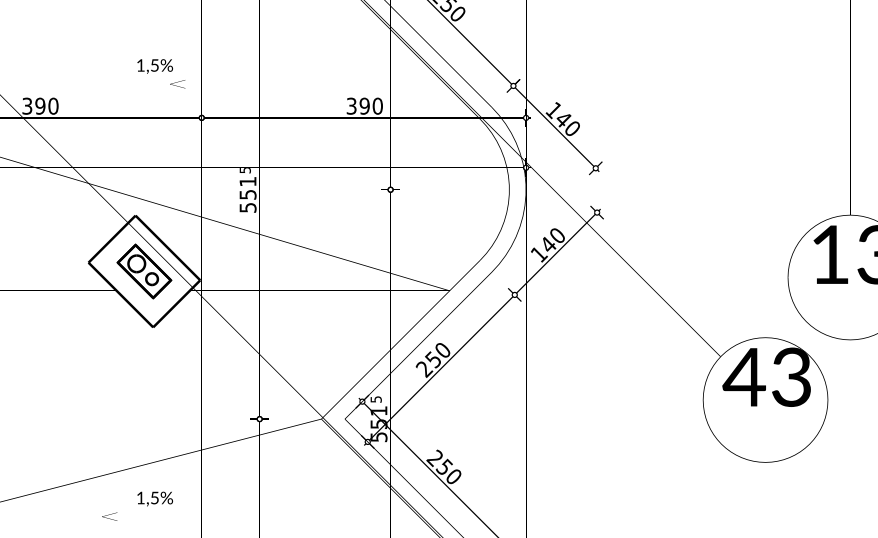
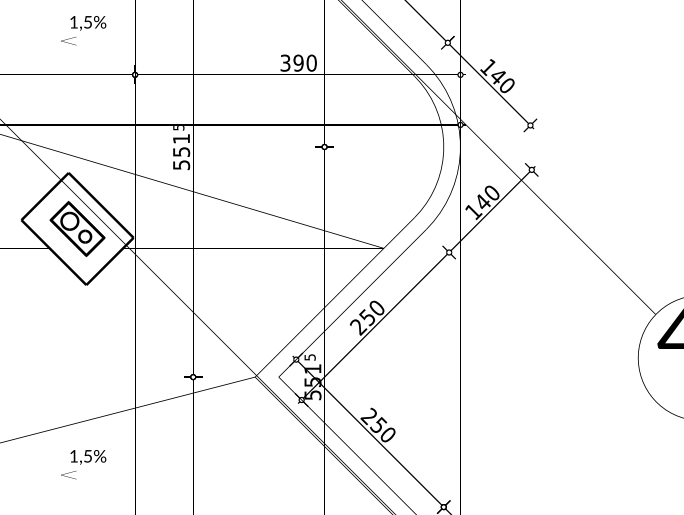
part: (177, 84) -> (68, 41), moved
part: (109, 516) -> (68, 474), moved

